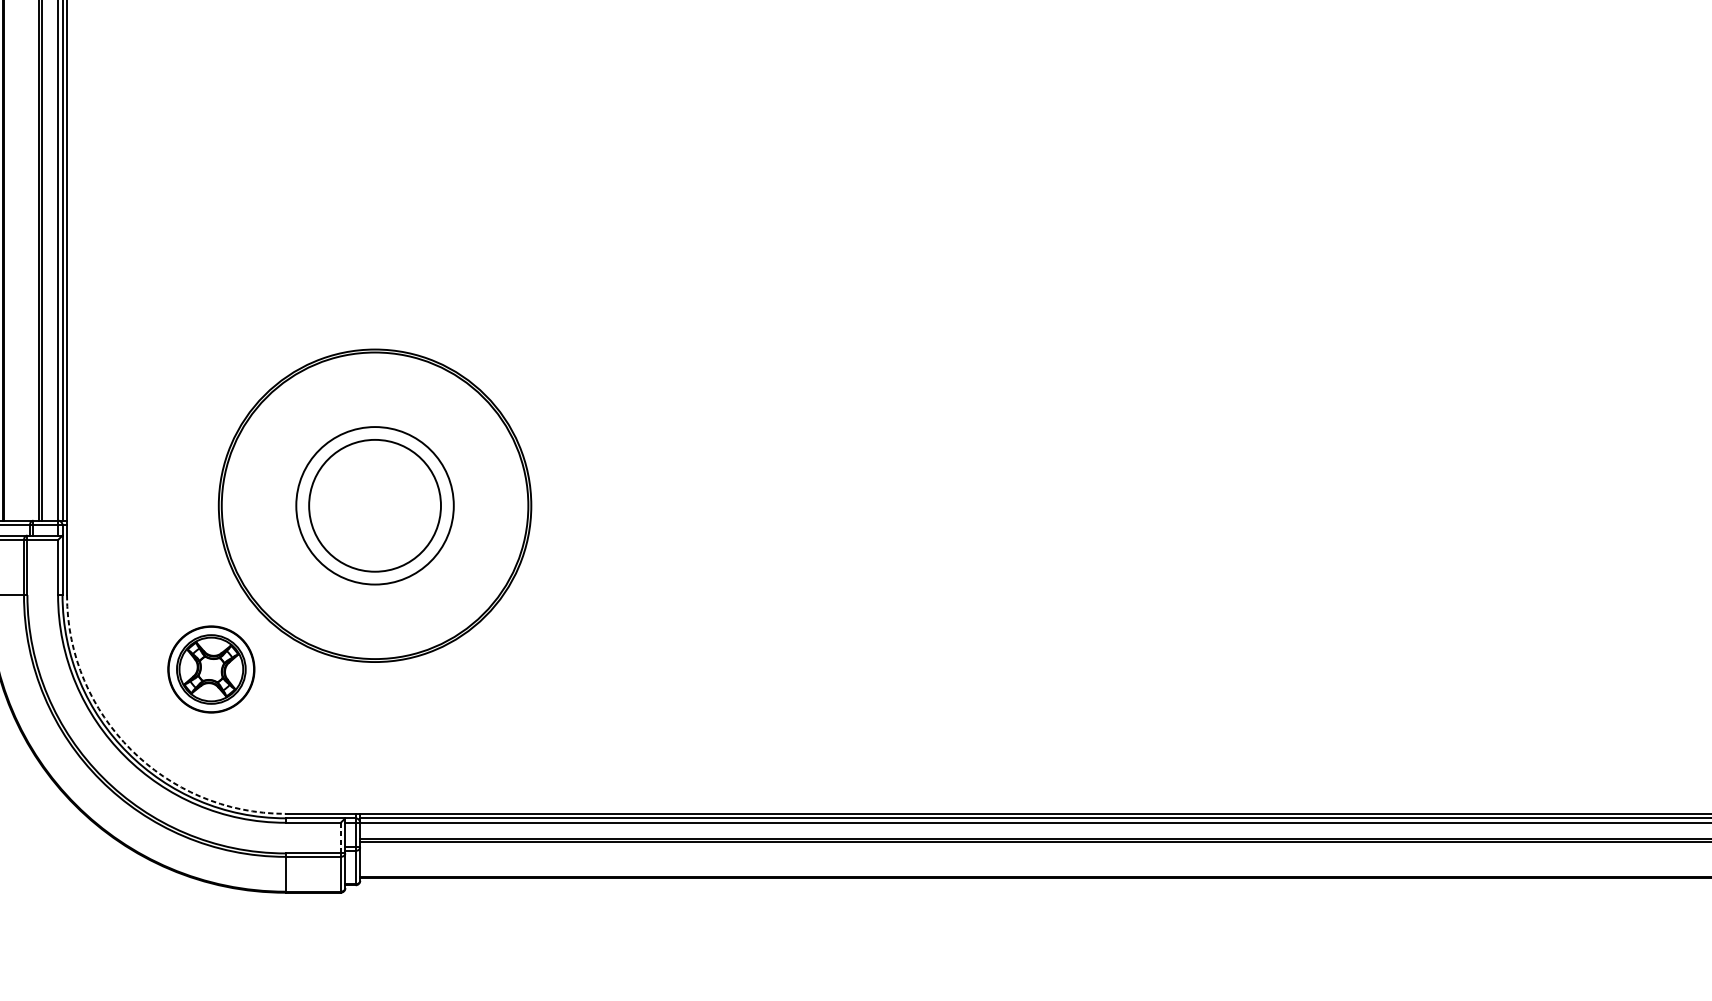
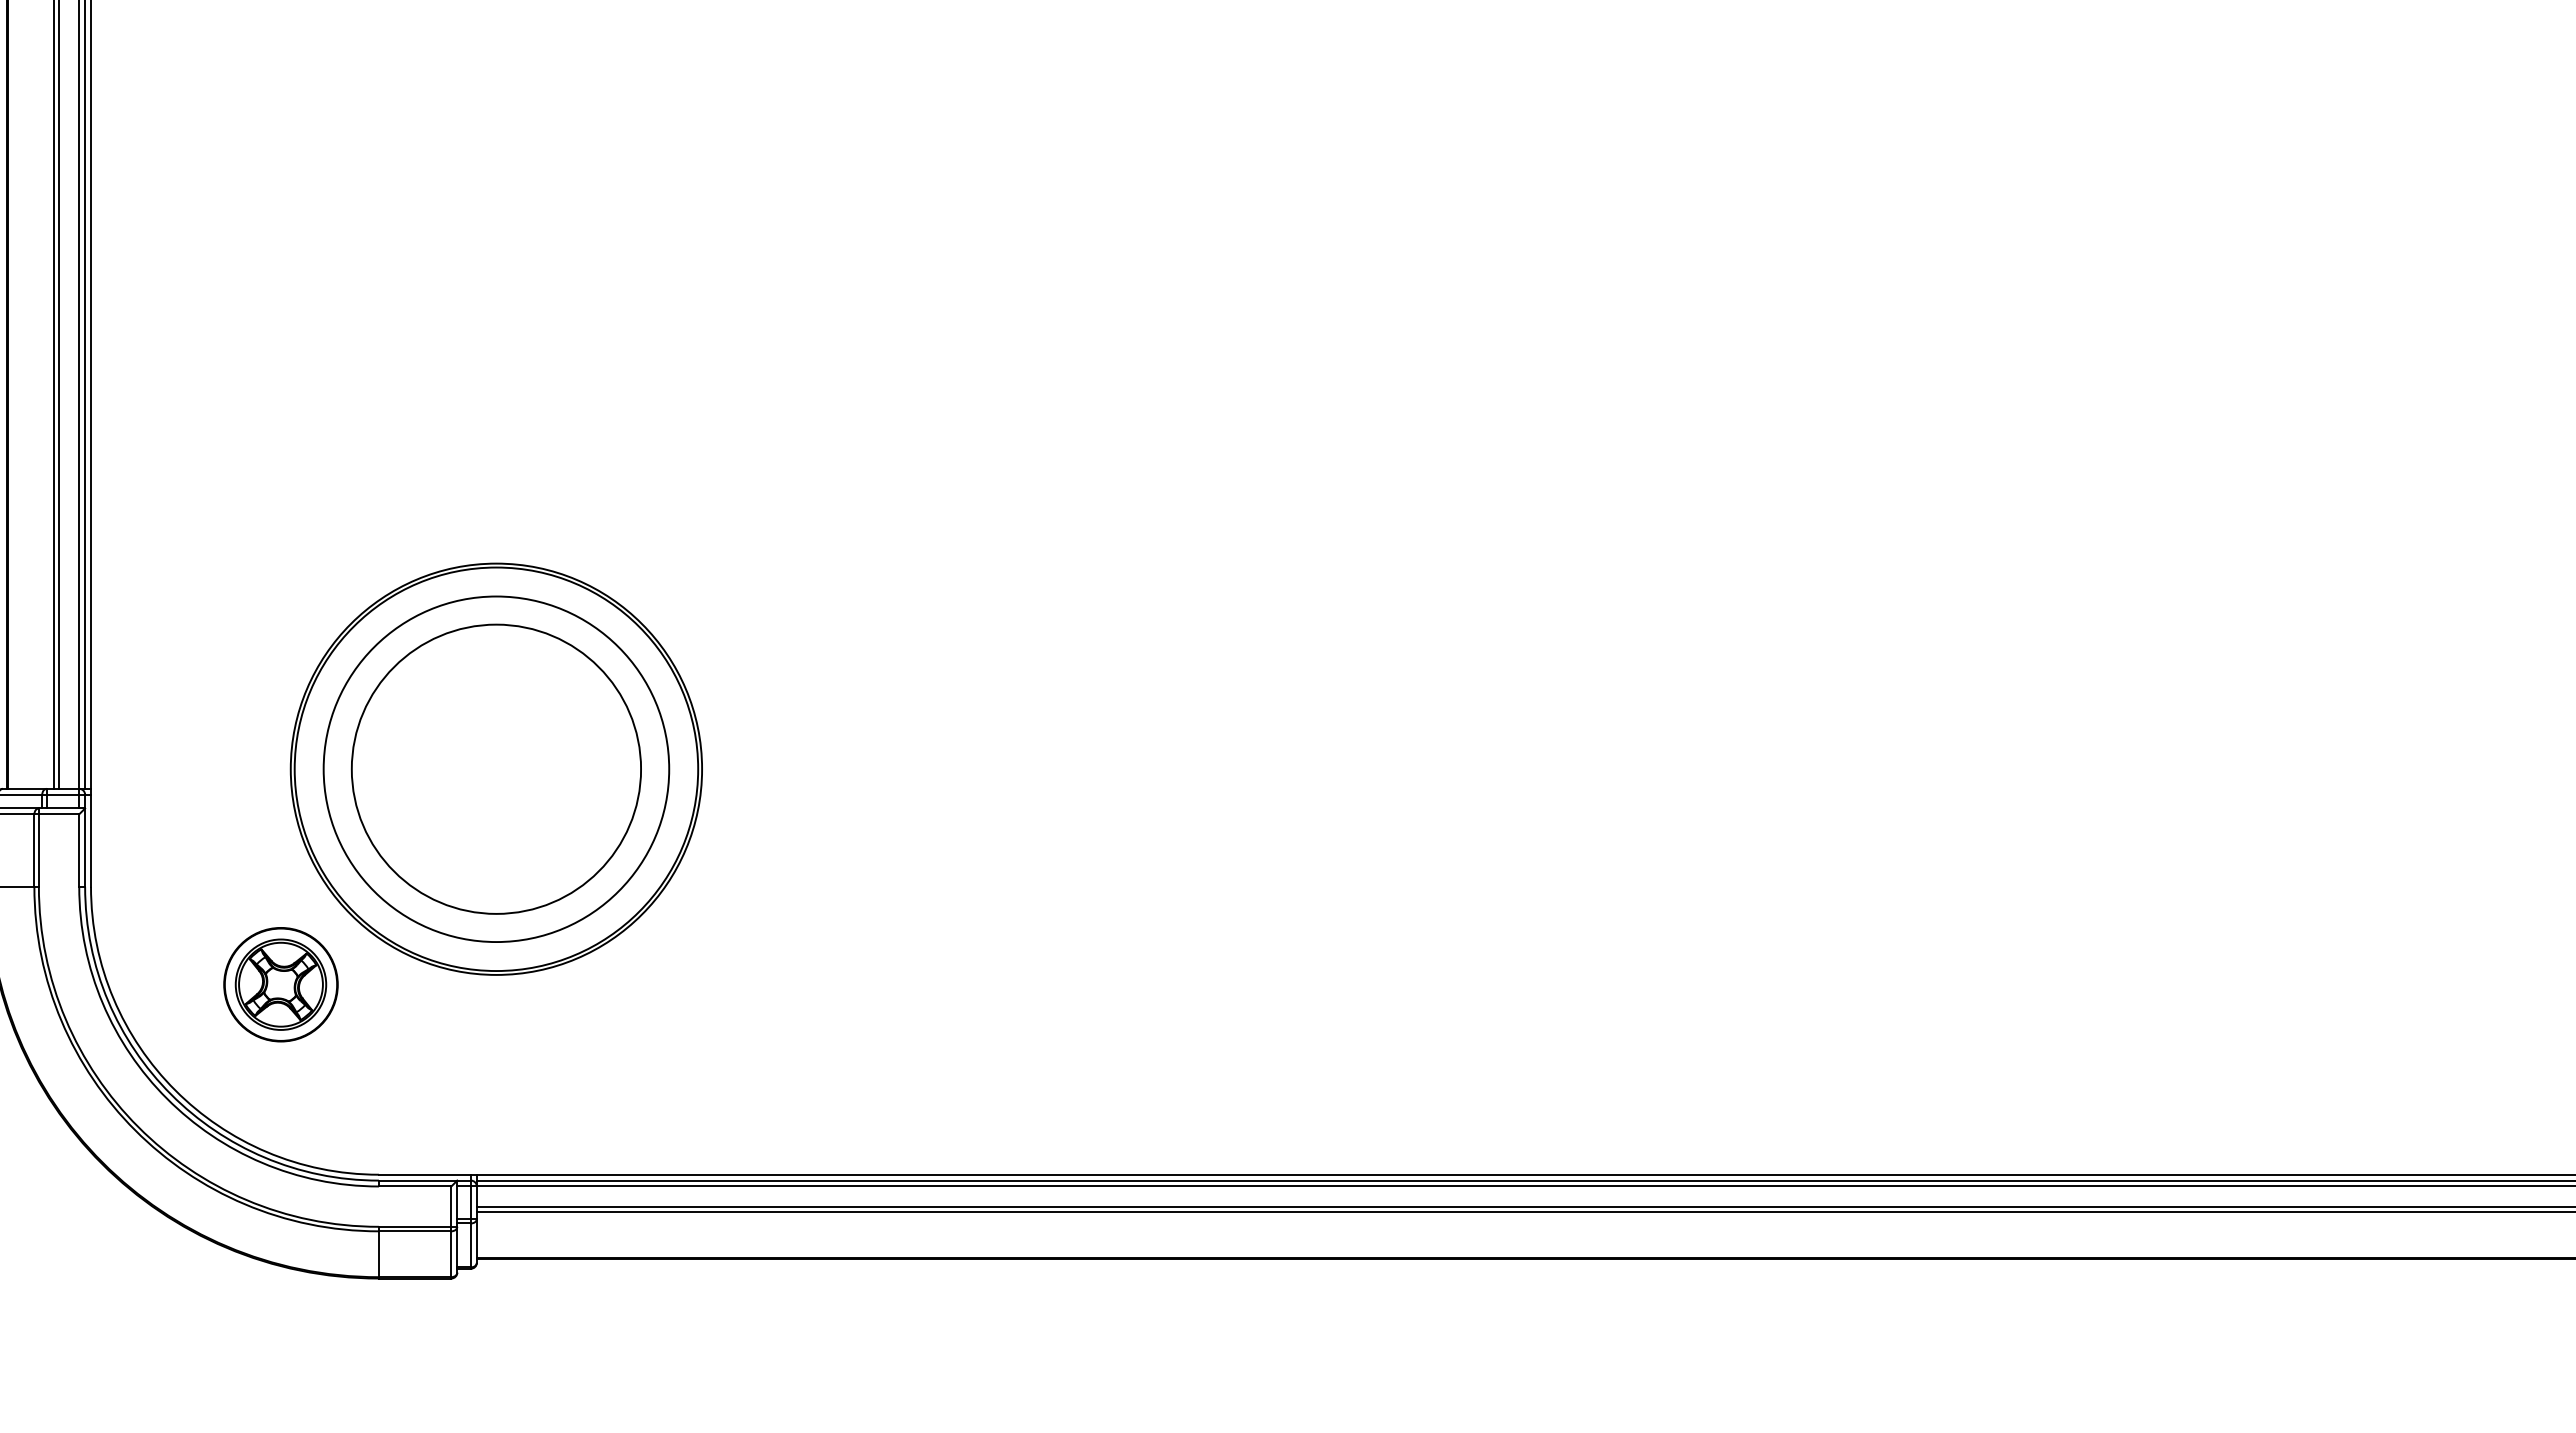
circle: (375, 505) -> (496, 768), size x1.67
circle: (375, 505) -> (496, 769), size x1.67
arc: (131, 749) -> (175, 1090), dashed -> solid
line: (340, 838) -> (451, 1207), dashed -> solid

